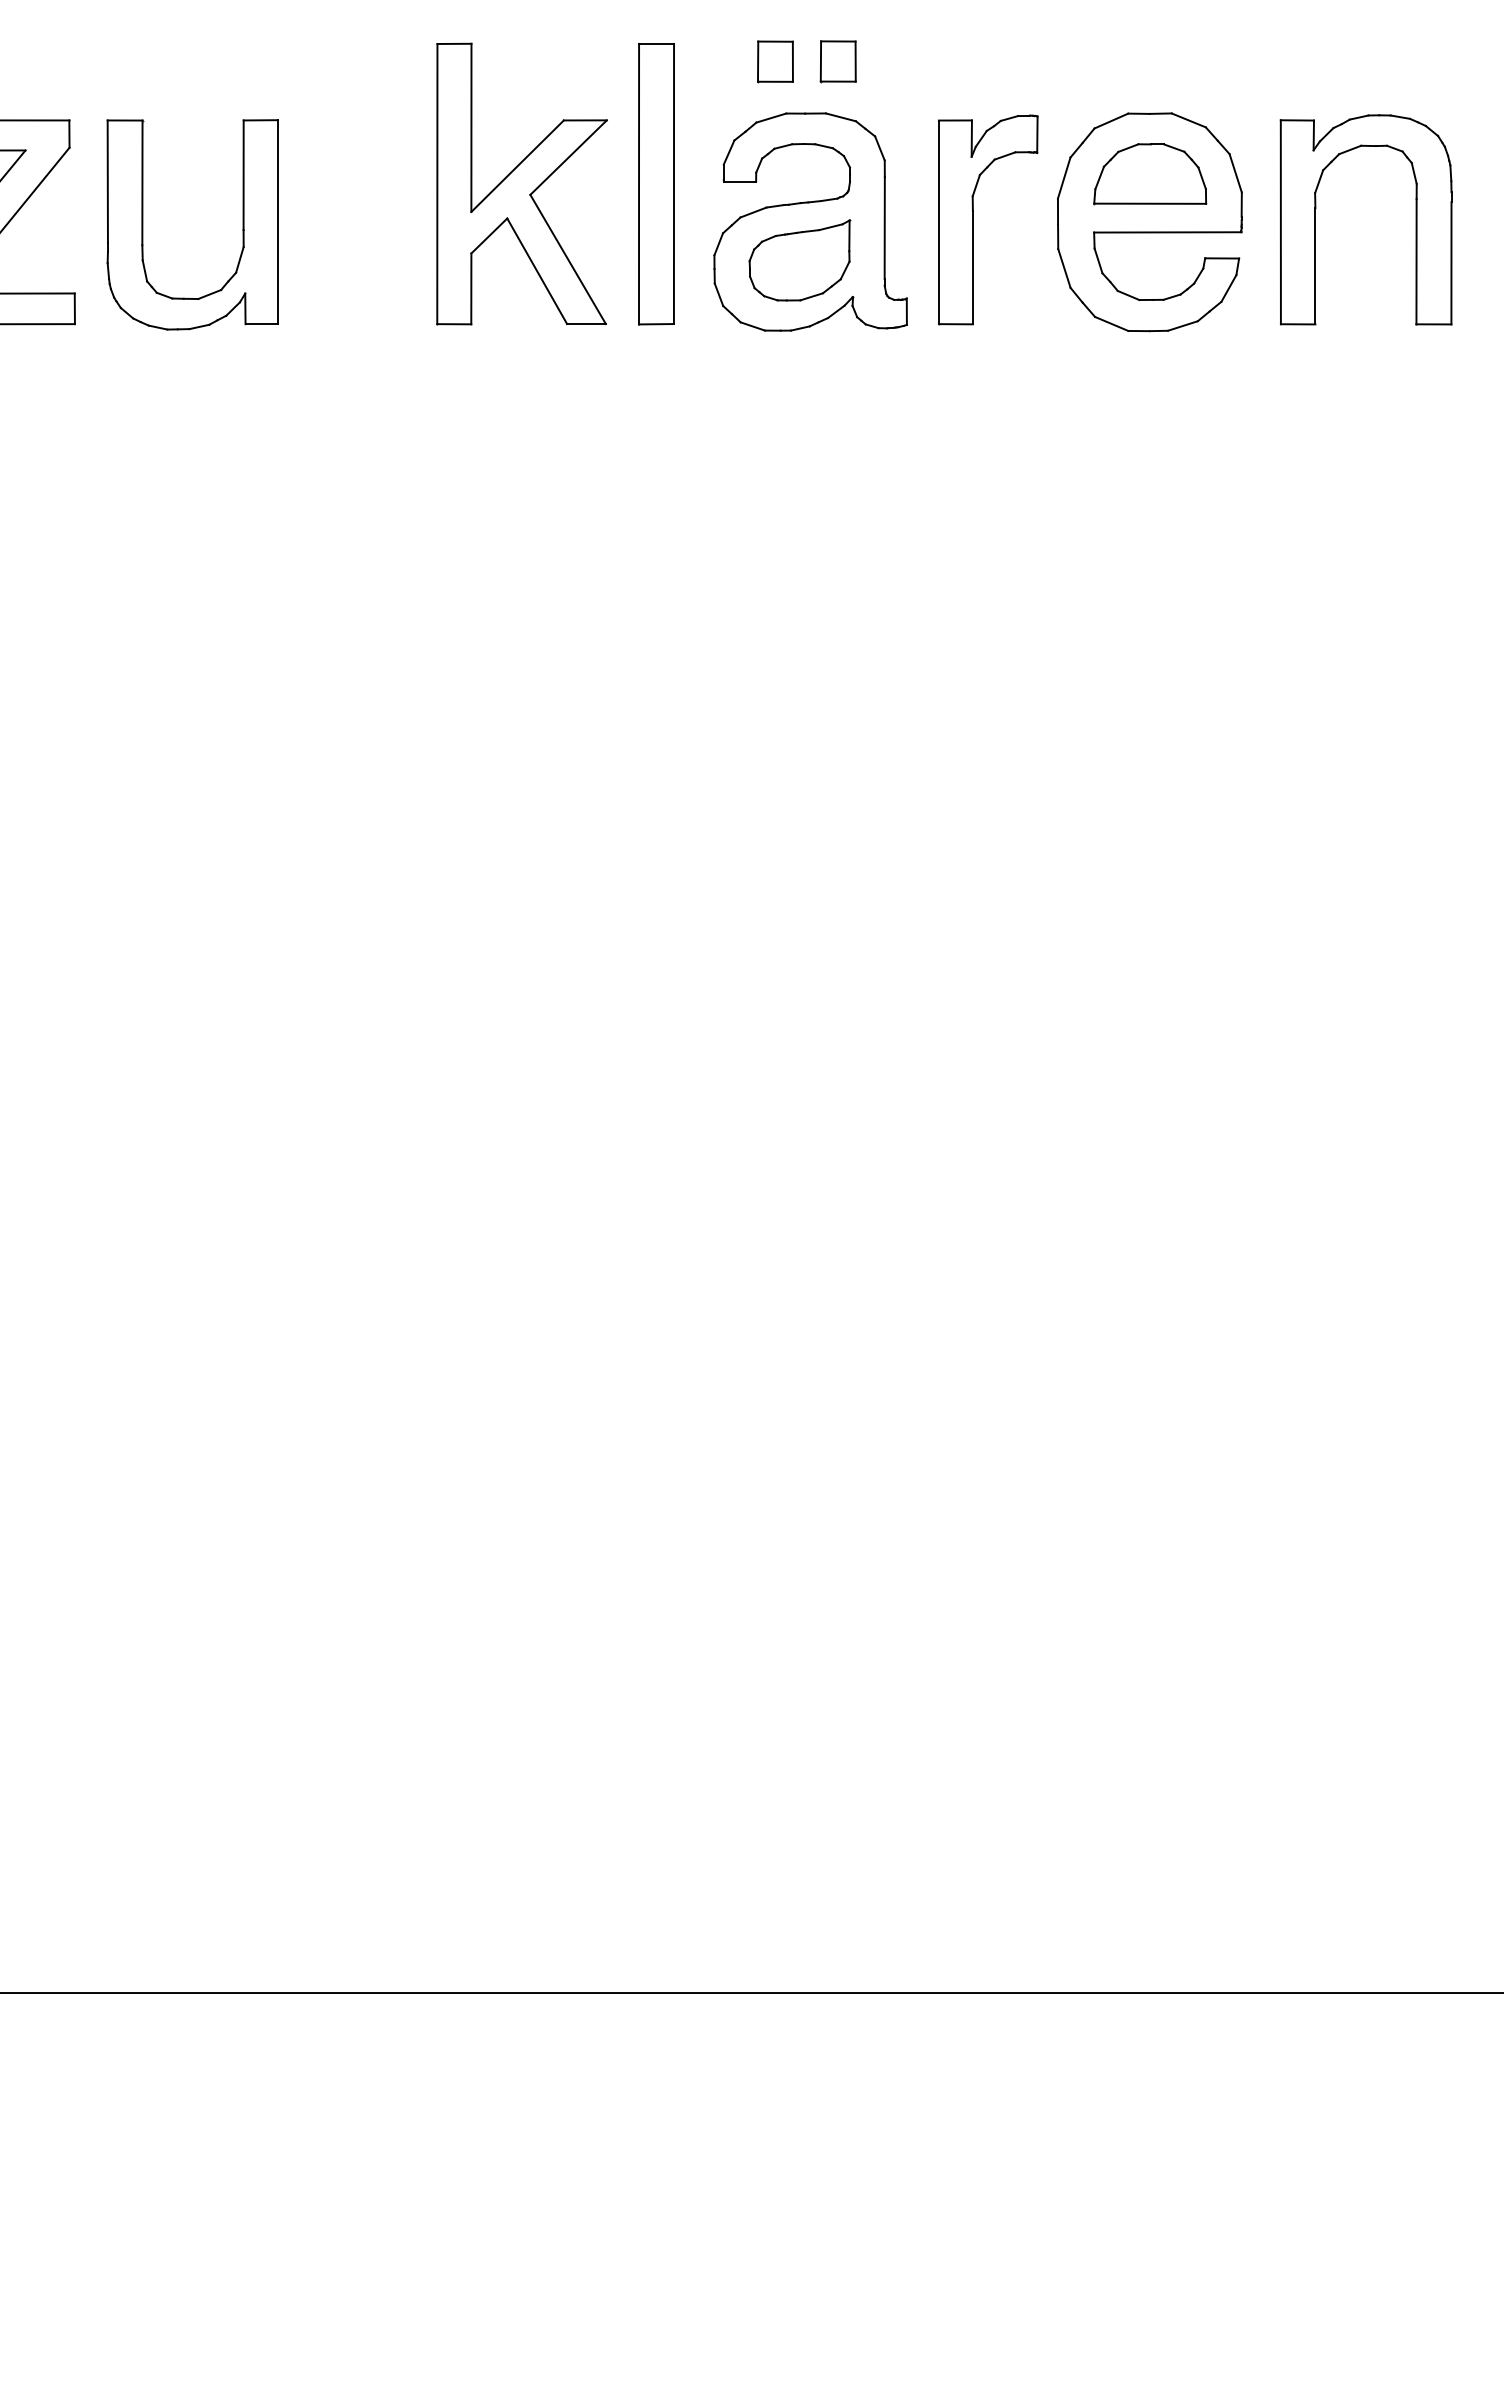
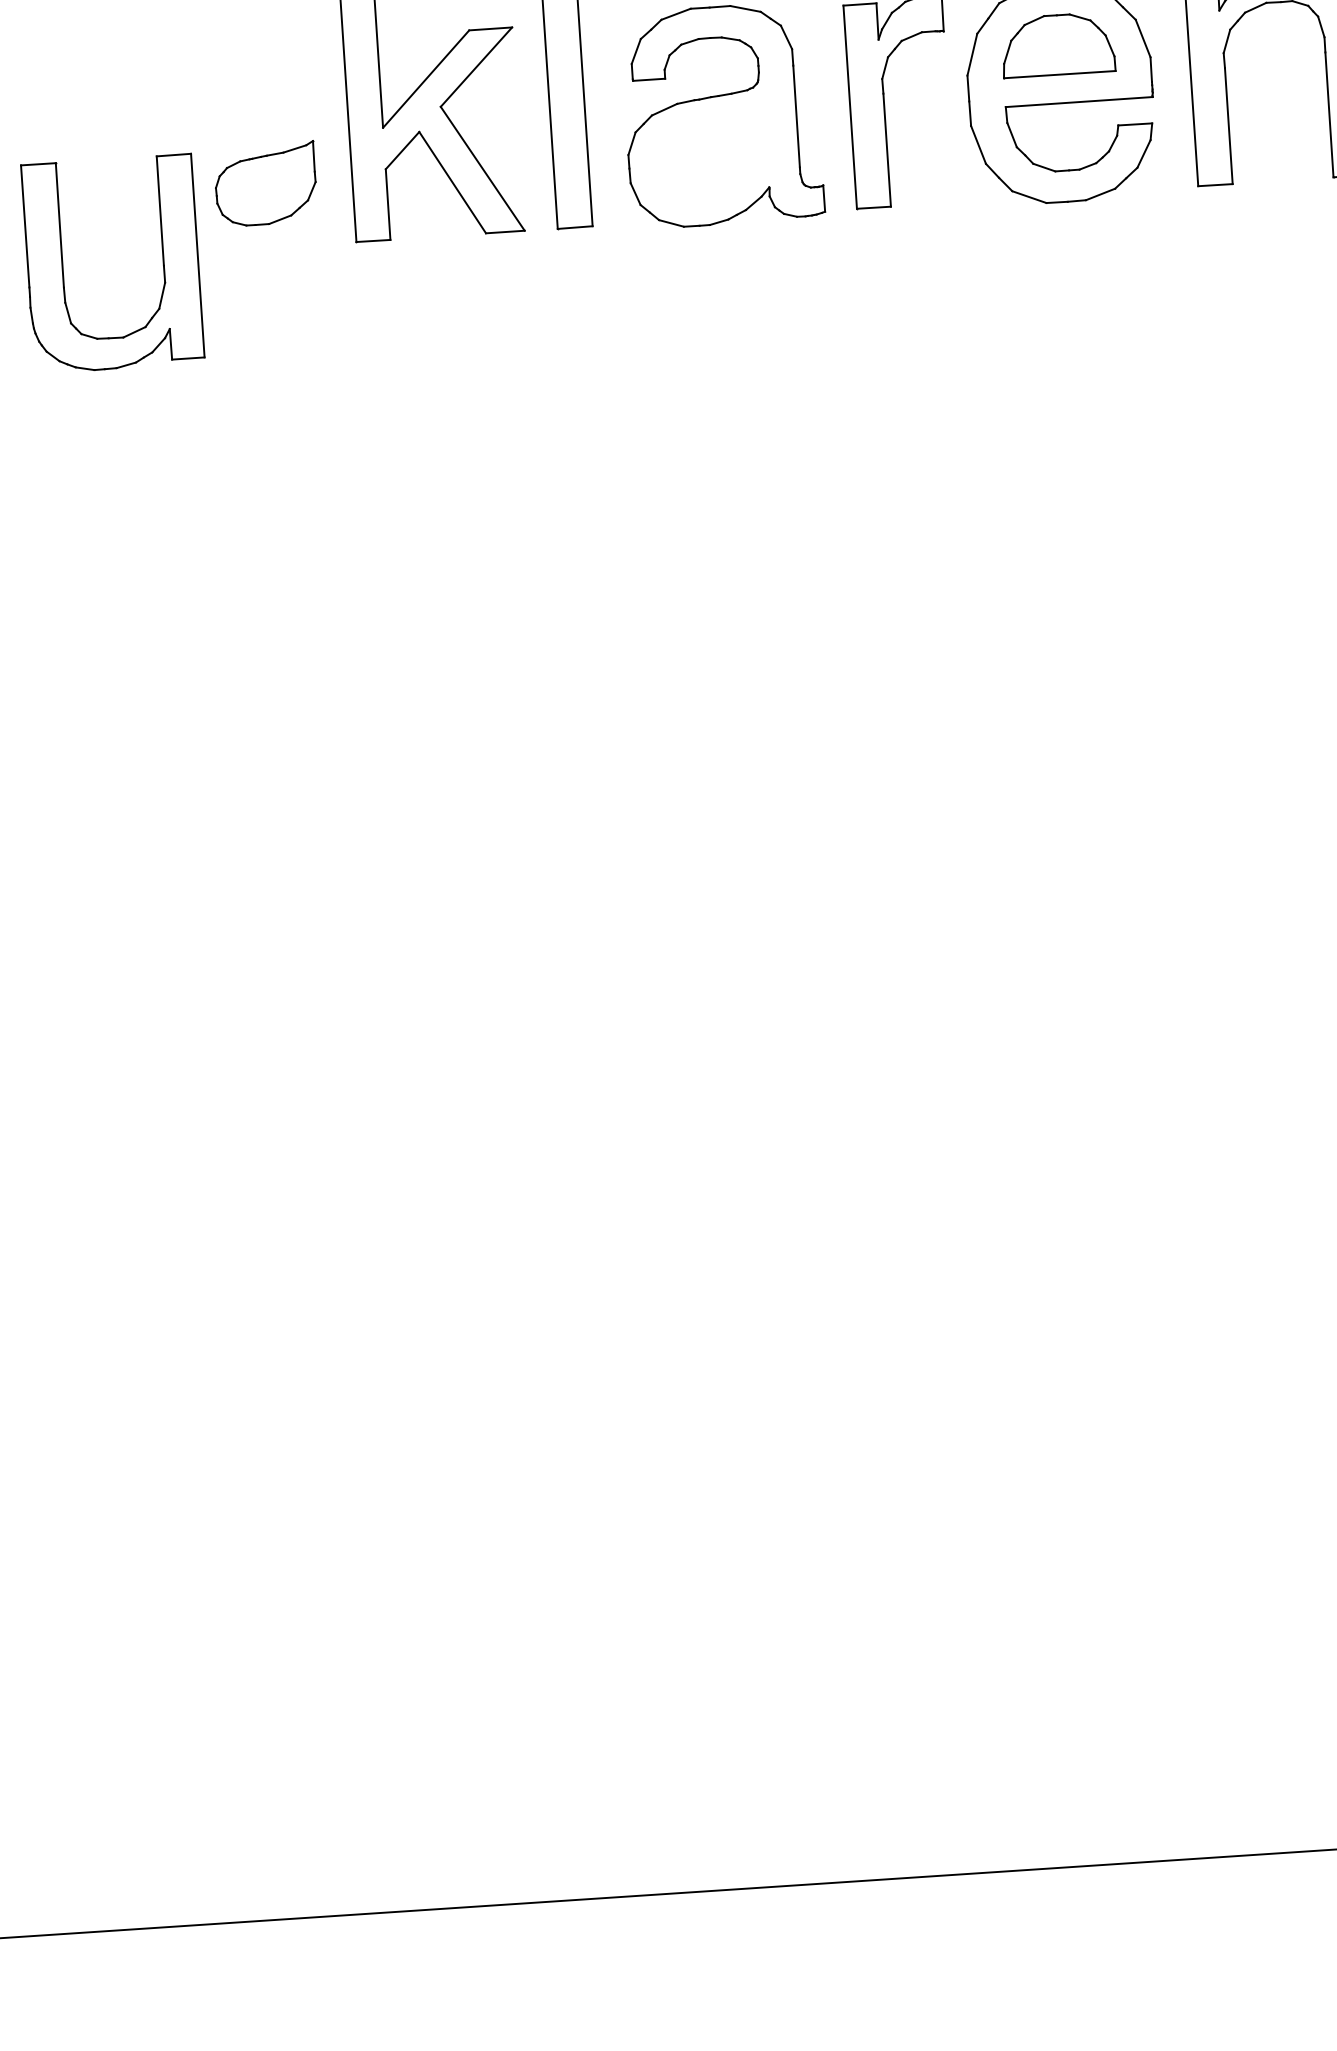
part: (143, 224) -> (63, 266), moved
part: (799, 260) -> (265, 184), moved

